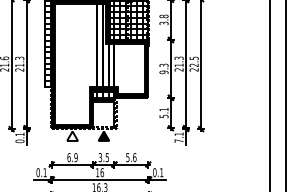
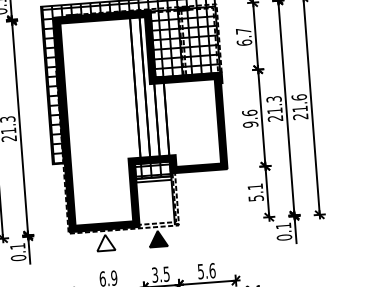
text: (163, 19) -> (243, 36), 3.8 -> 6.7
text: (193, 61) -> (298, 102), 22.5 -> 21.6
text: (163, 65) -> (248, 113), 9.3 -> 9.6
text: (178, 140) -> (283, 236), 7.1 -> 0.1

